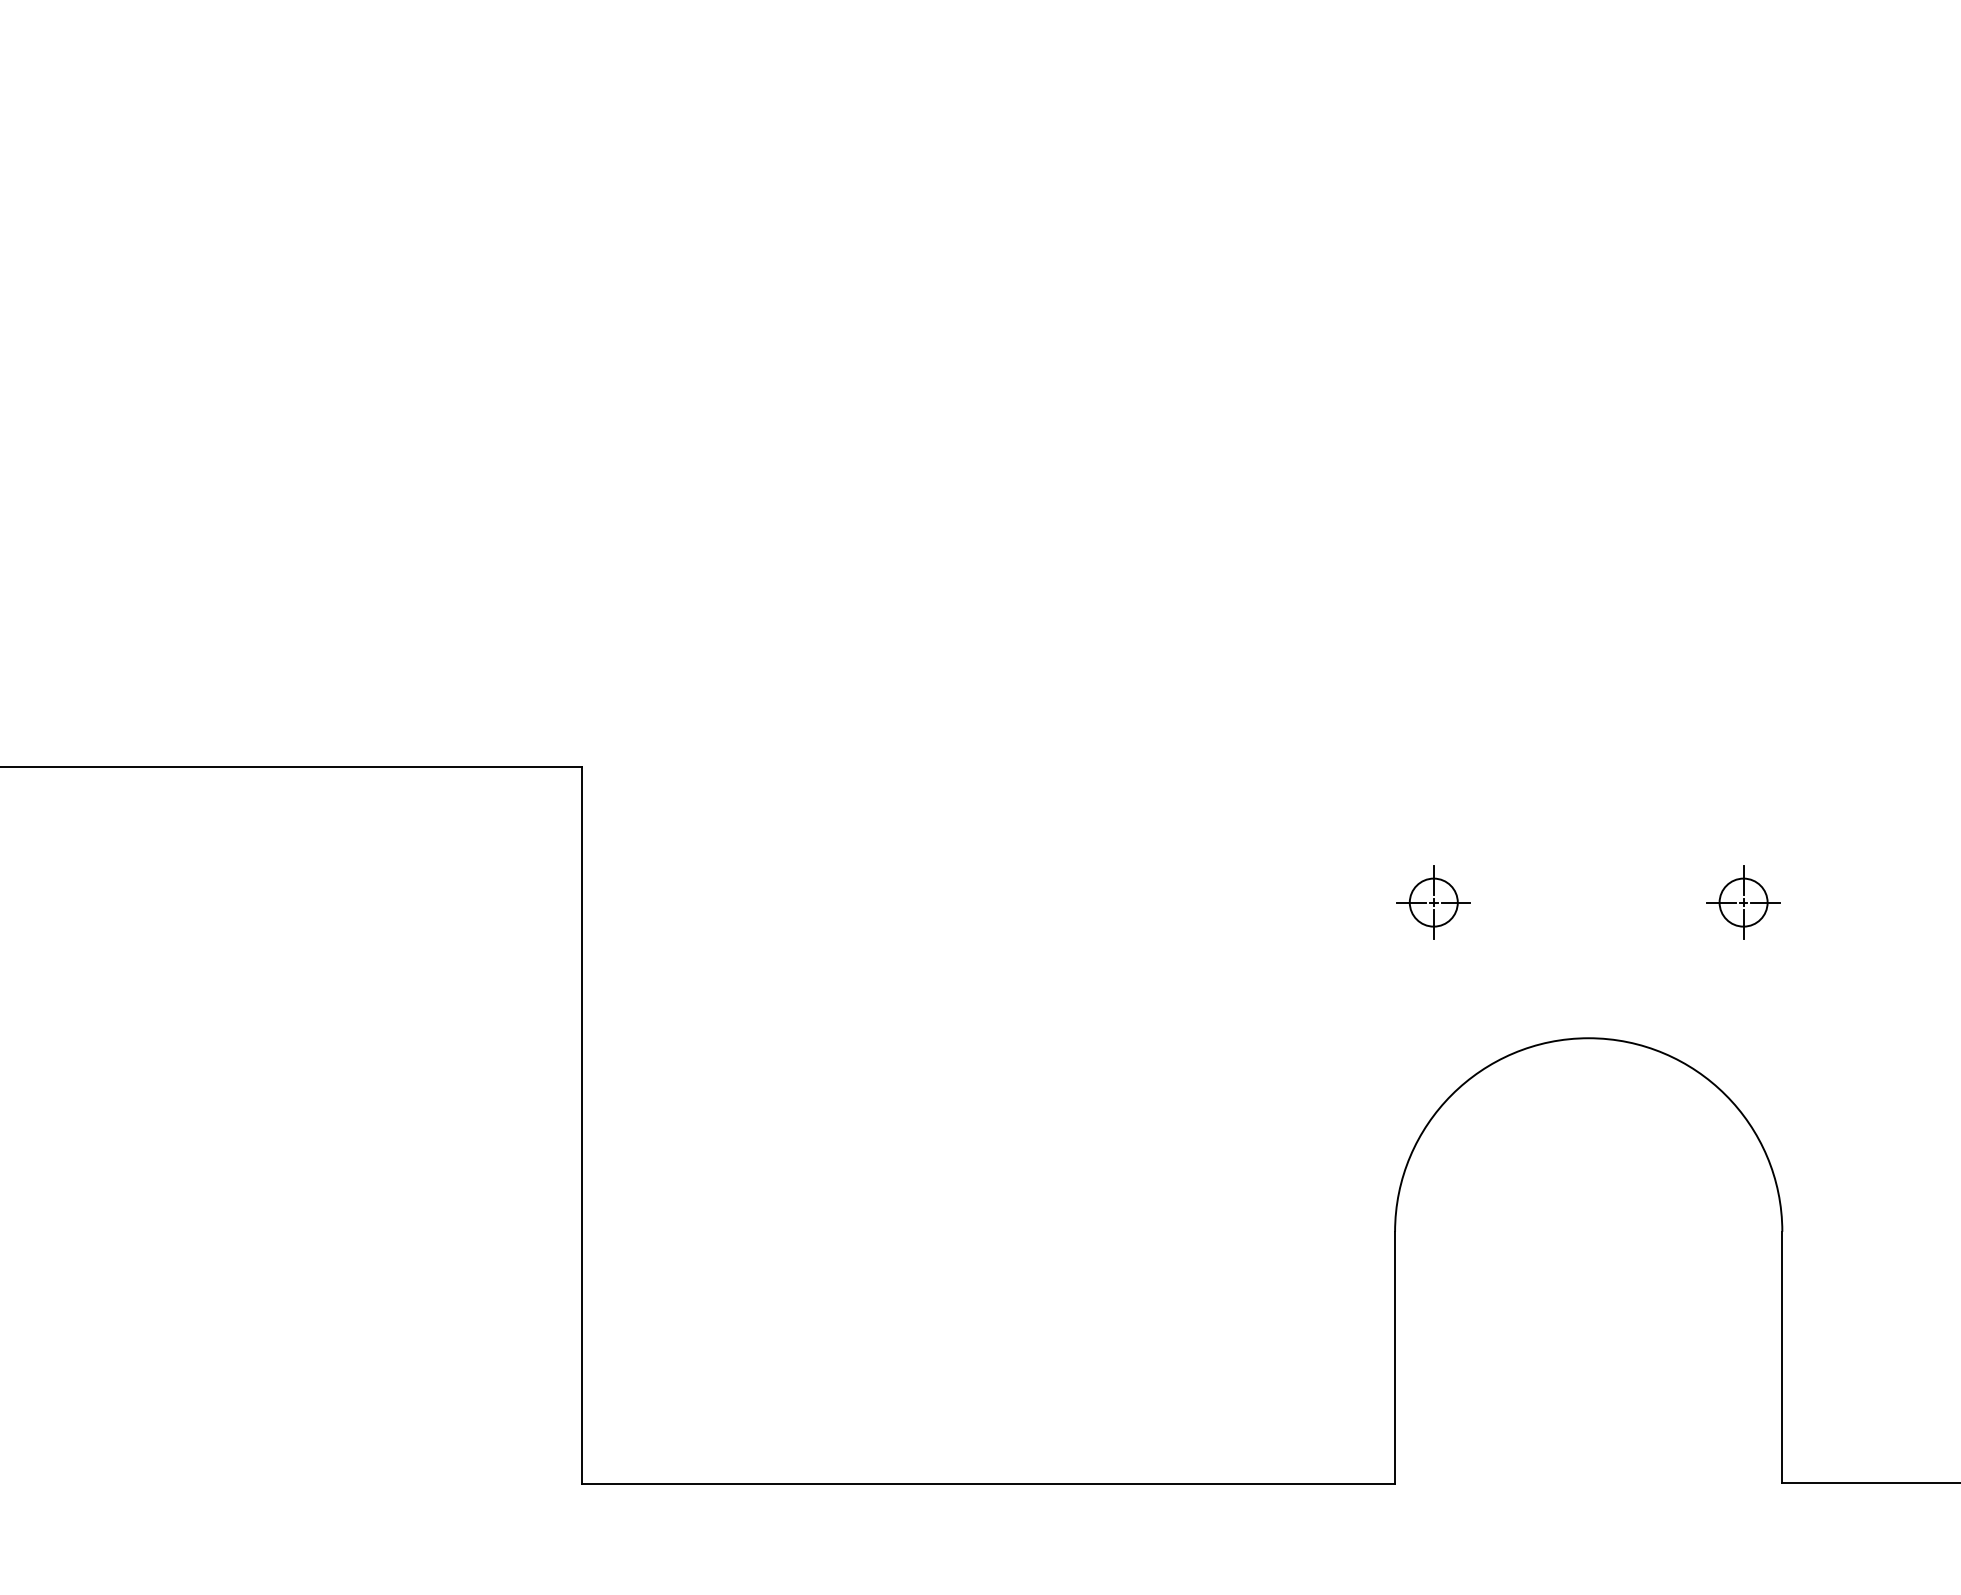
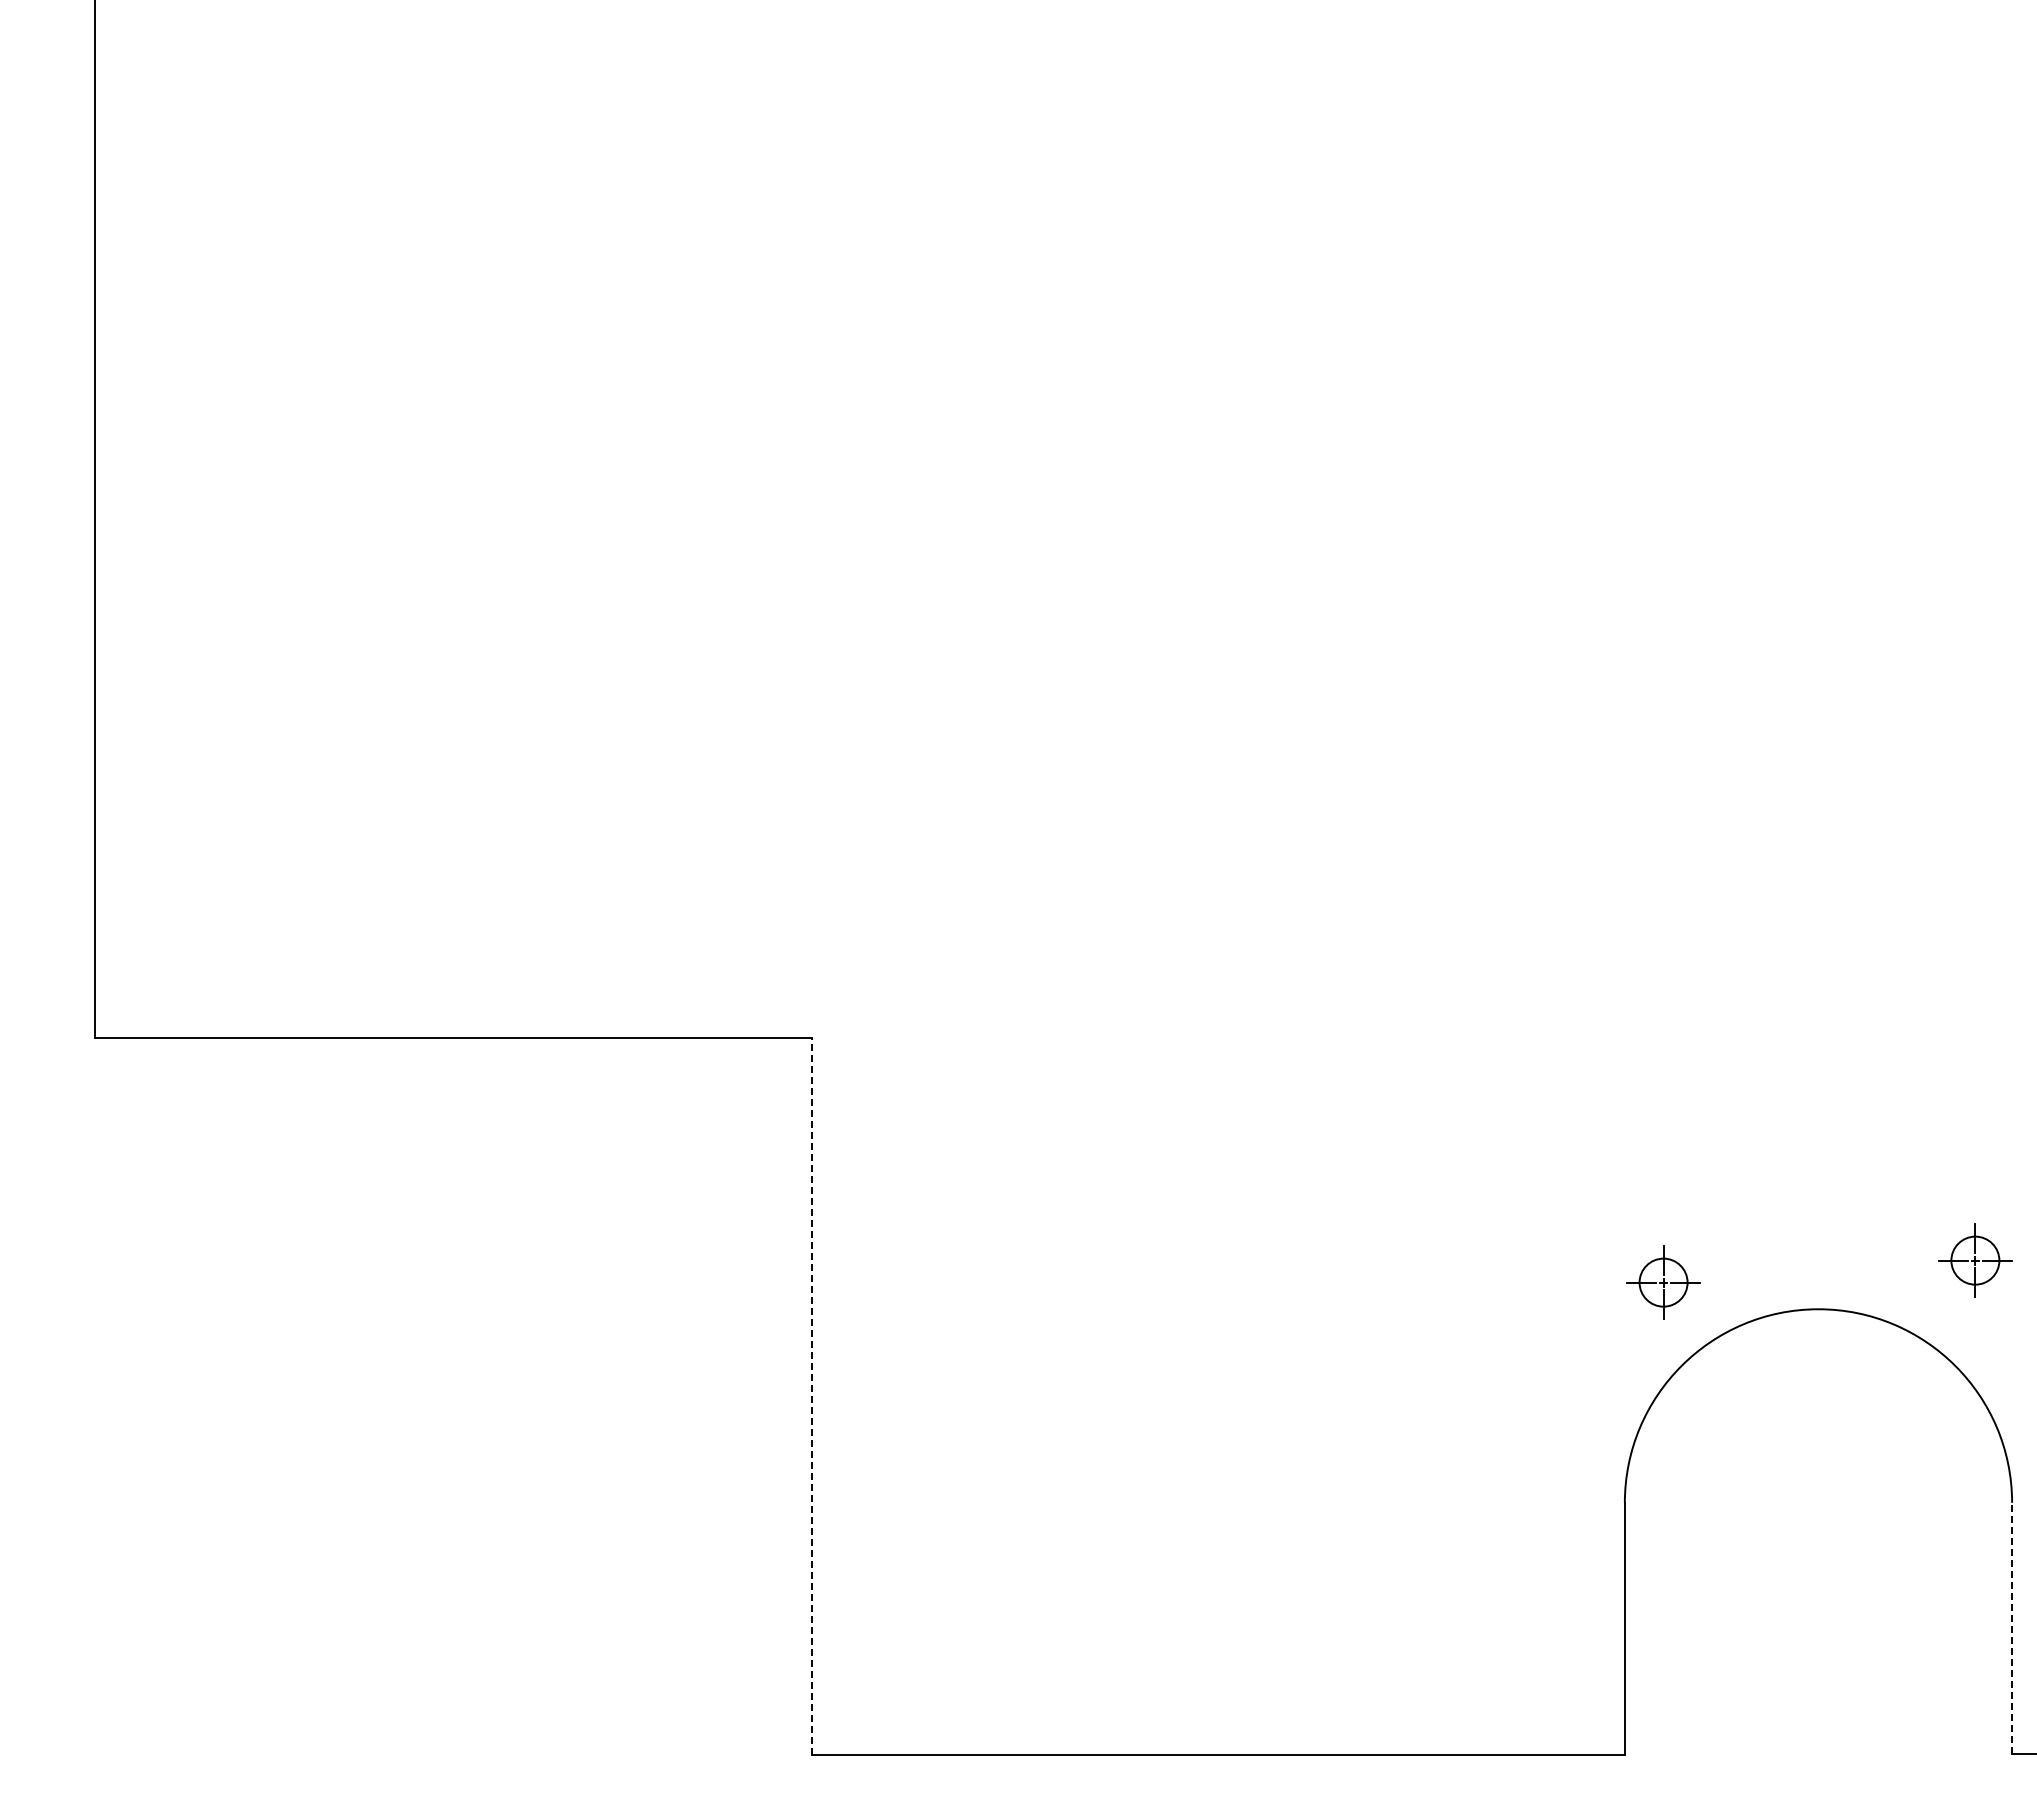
part: (1433, 902) -> (1663, 1282), moved
part: (1743, 902) -> (1975, 1260), moved
line: (581, 1124) -> (811, 1395), solid -> dashed
line: (1782, 1357) -> (2012, 1628), solid -> dashed

